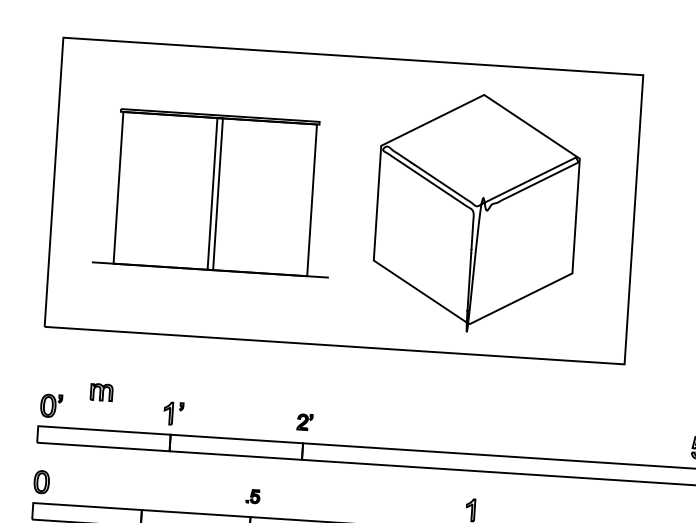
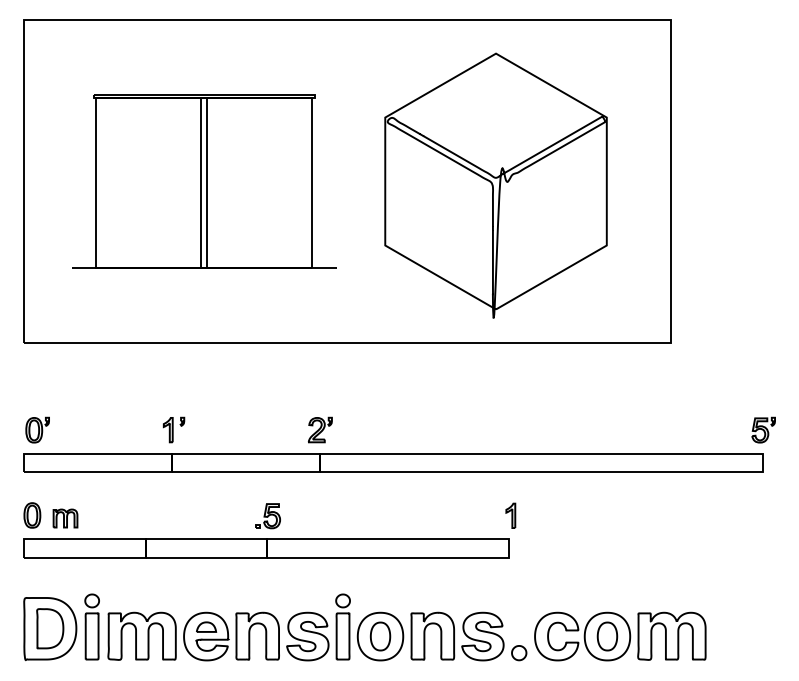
part: (101, 392) -> (65, 518), moved
part: (305, 421) -> (320, 429), size x1.43
part: (252, 496) -> (267, 516), size x1.67

